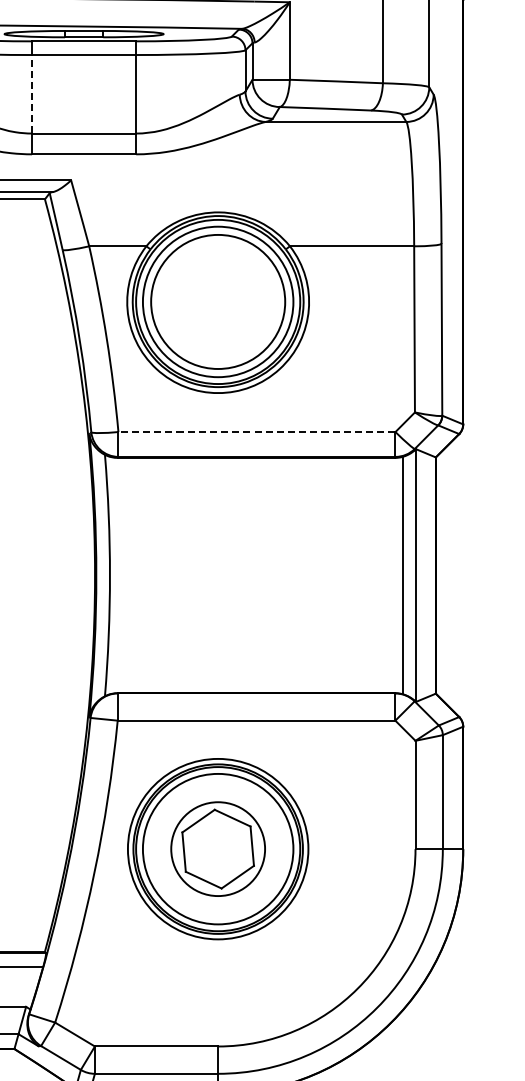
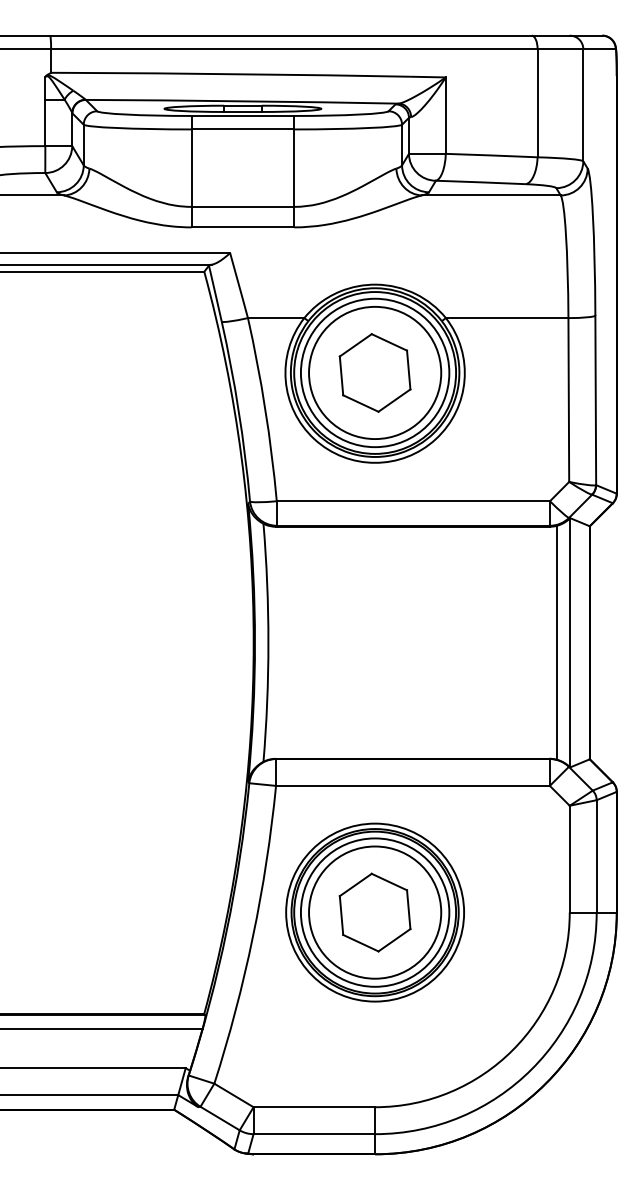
line: (31, 94) -> (191, 168), dashed -> solid
part: (217, 301) -> (374, 372), added
line: (257, 432) -> (413, 501), dashed -> solid
circle: (218, 849) -> (375, 912), size x1.43

